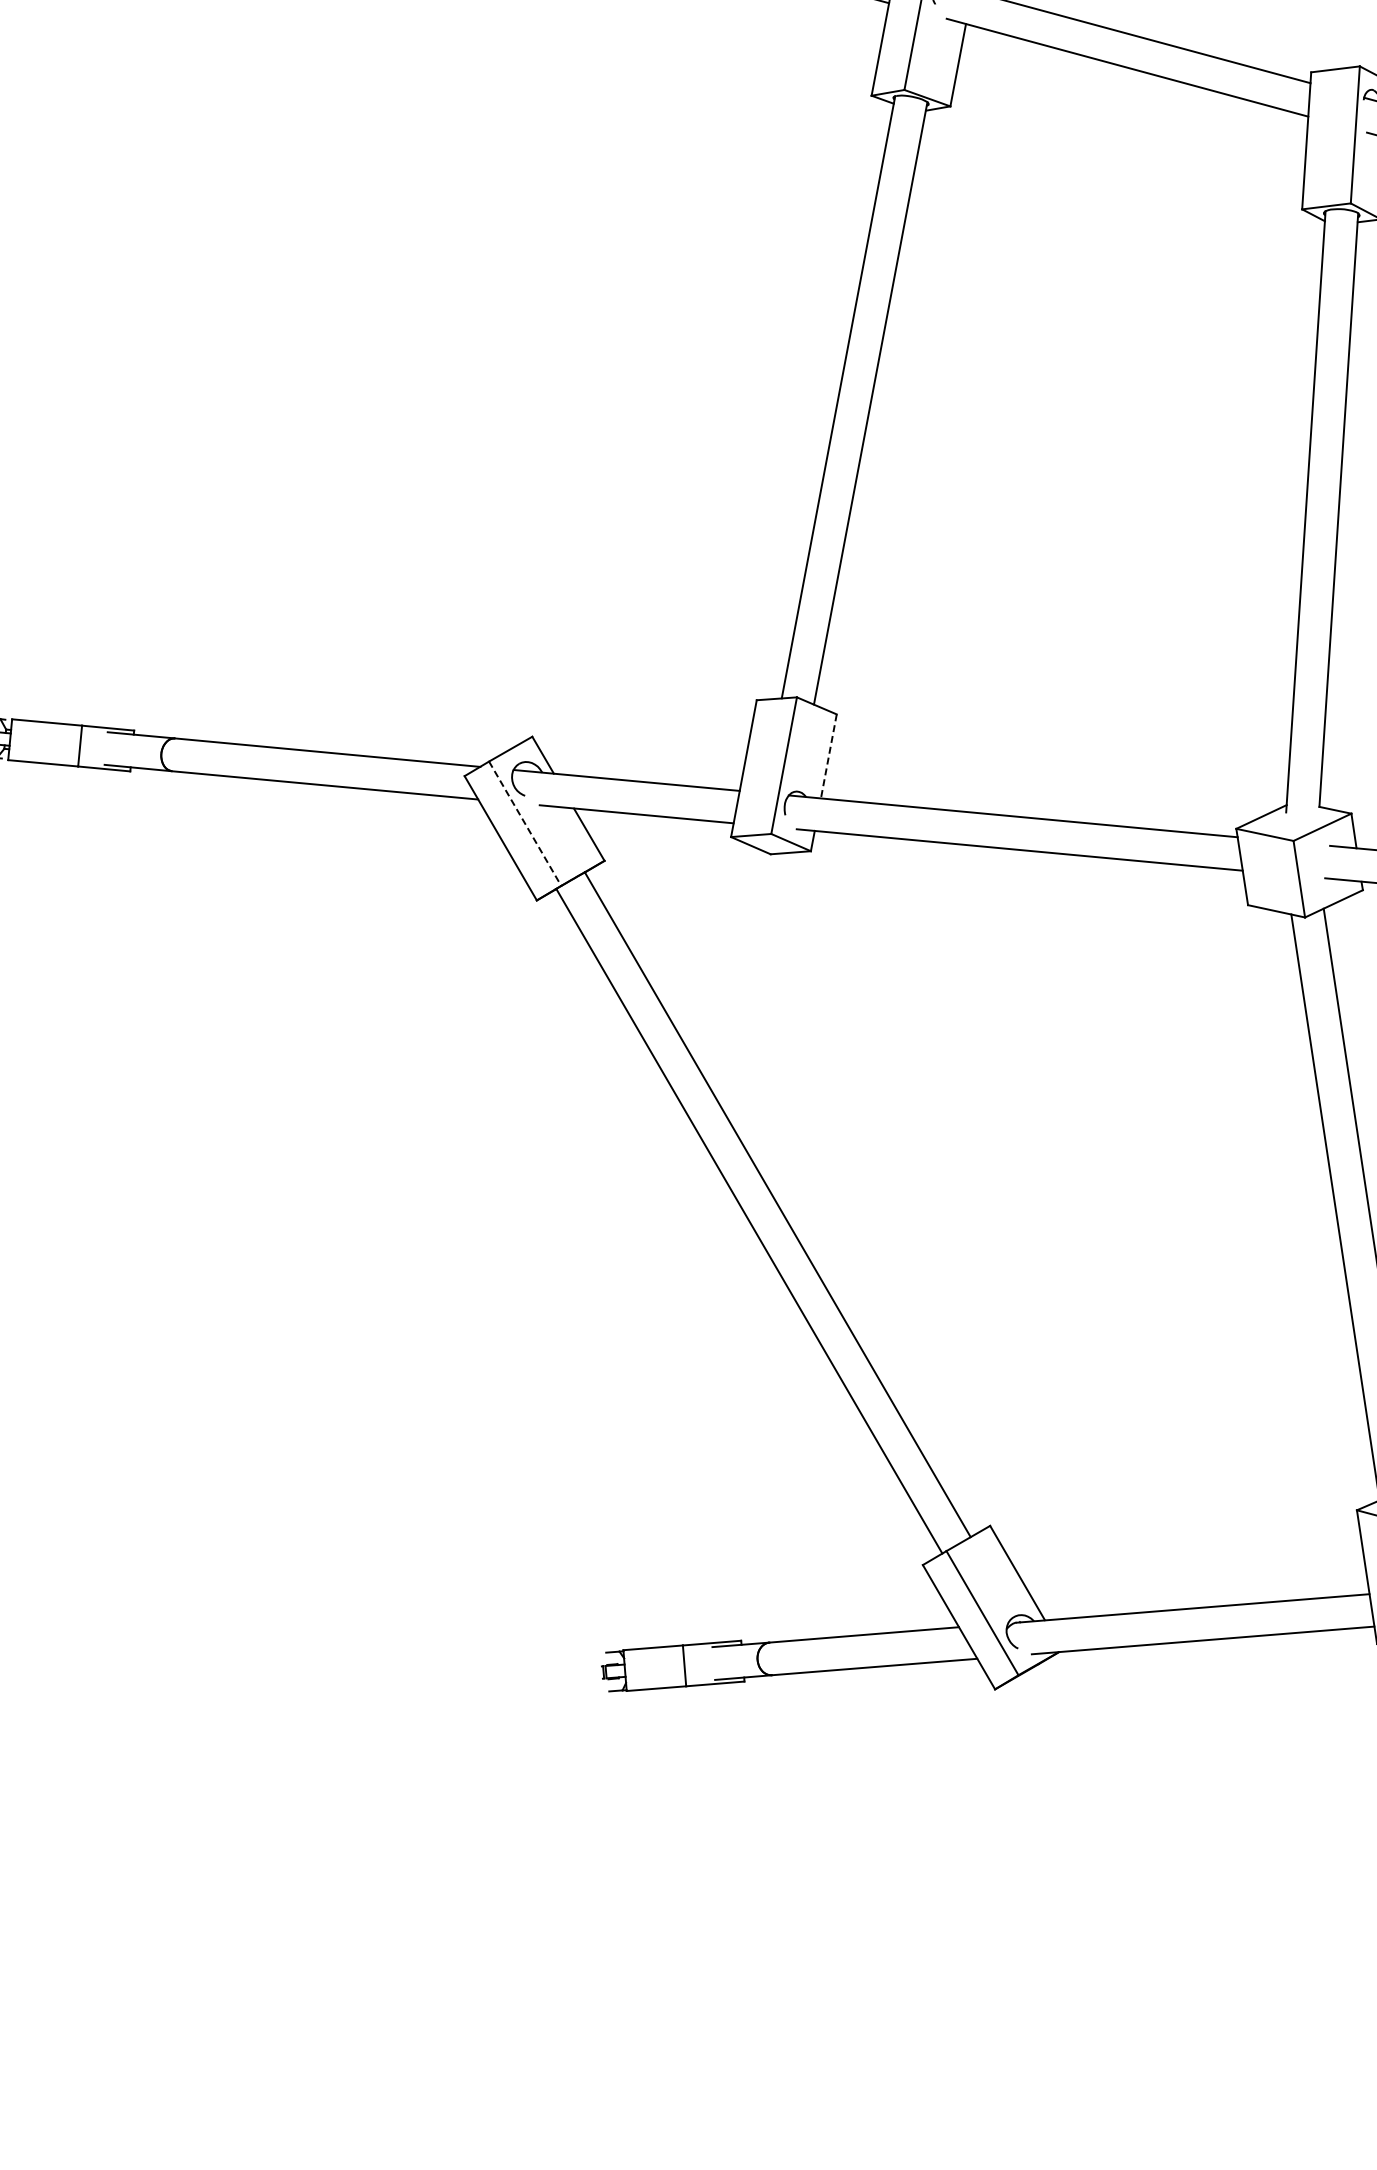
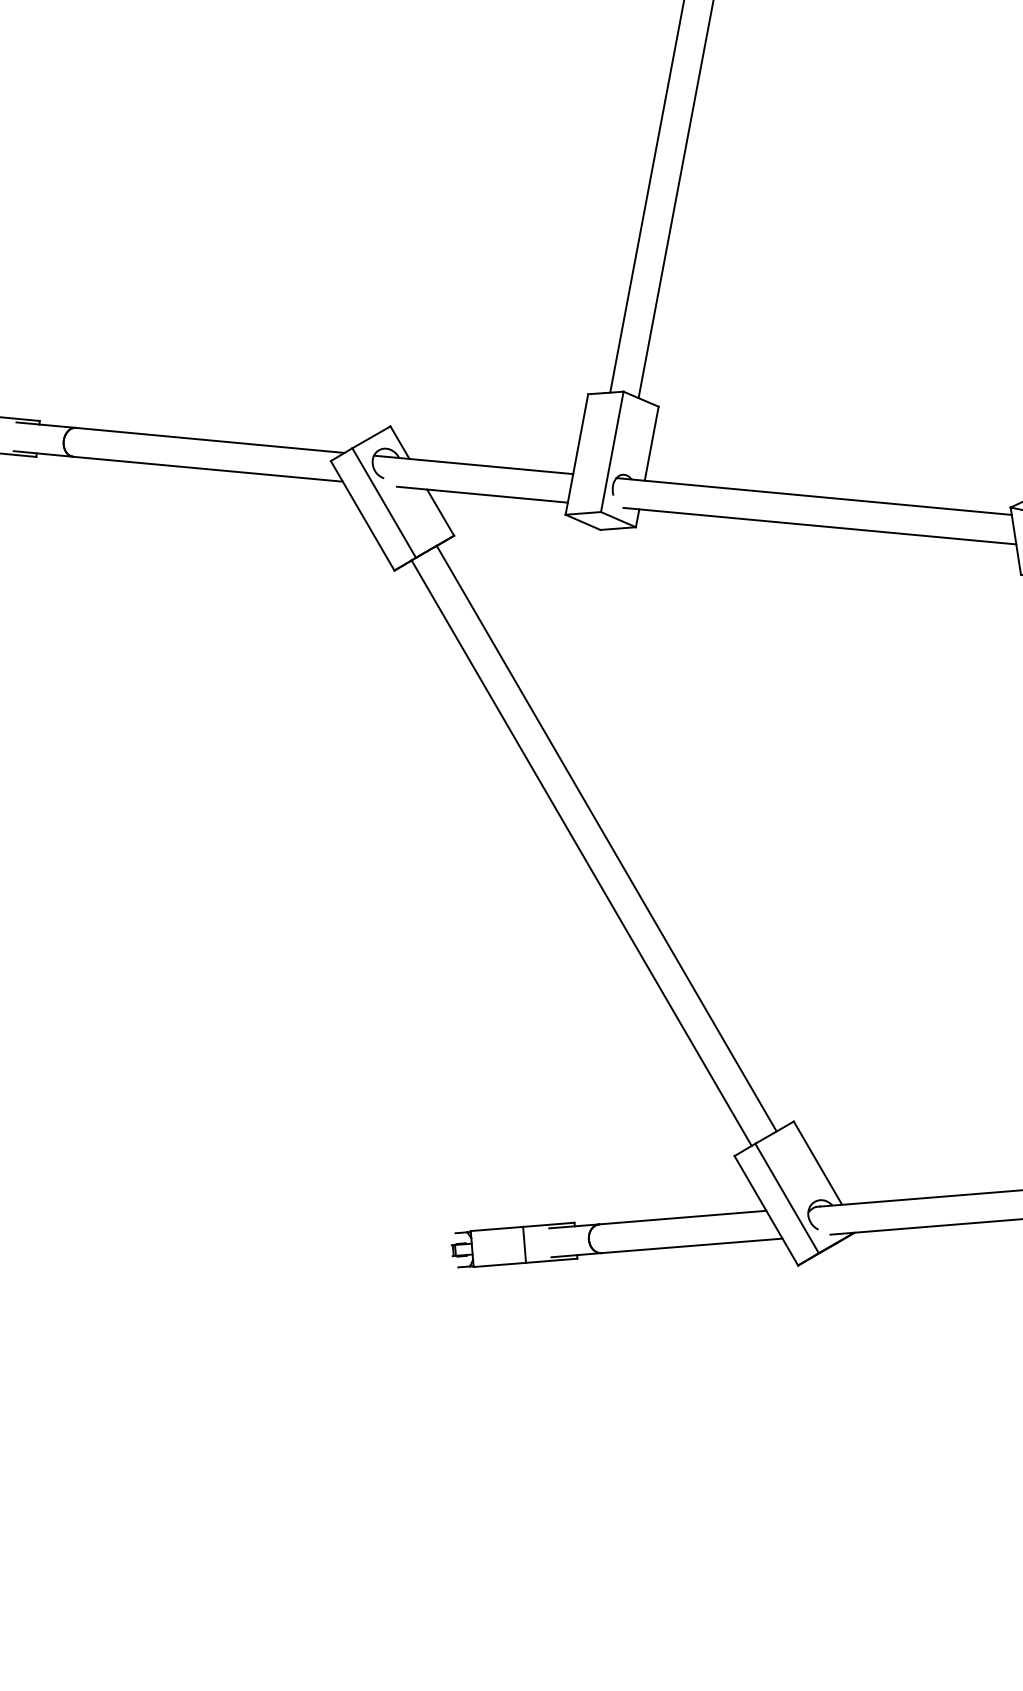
line: (828, 756) -> (651, 443), dashed -> solid
line: (525, 823) -> (384, 502), dashed -> solid

